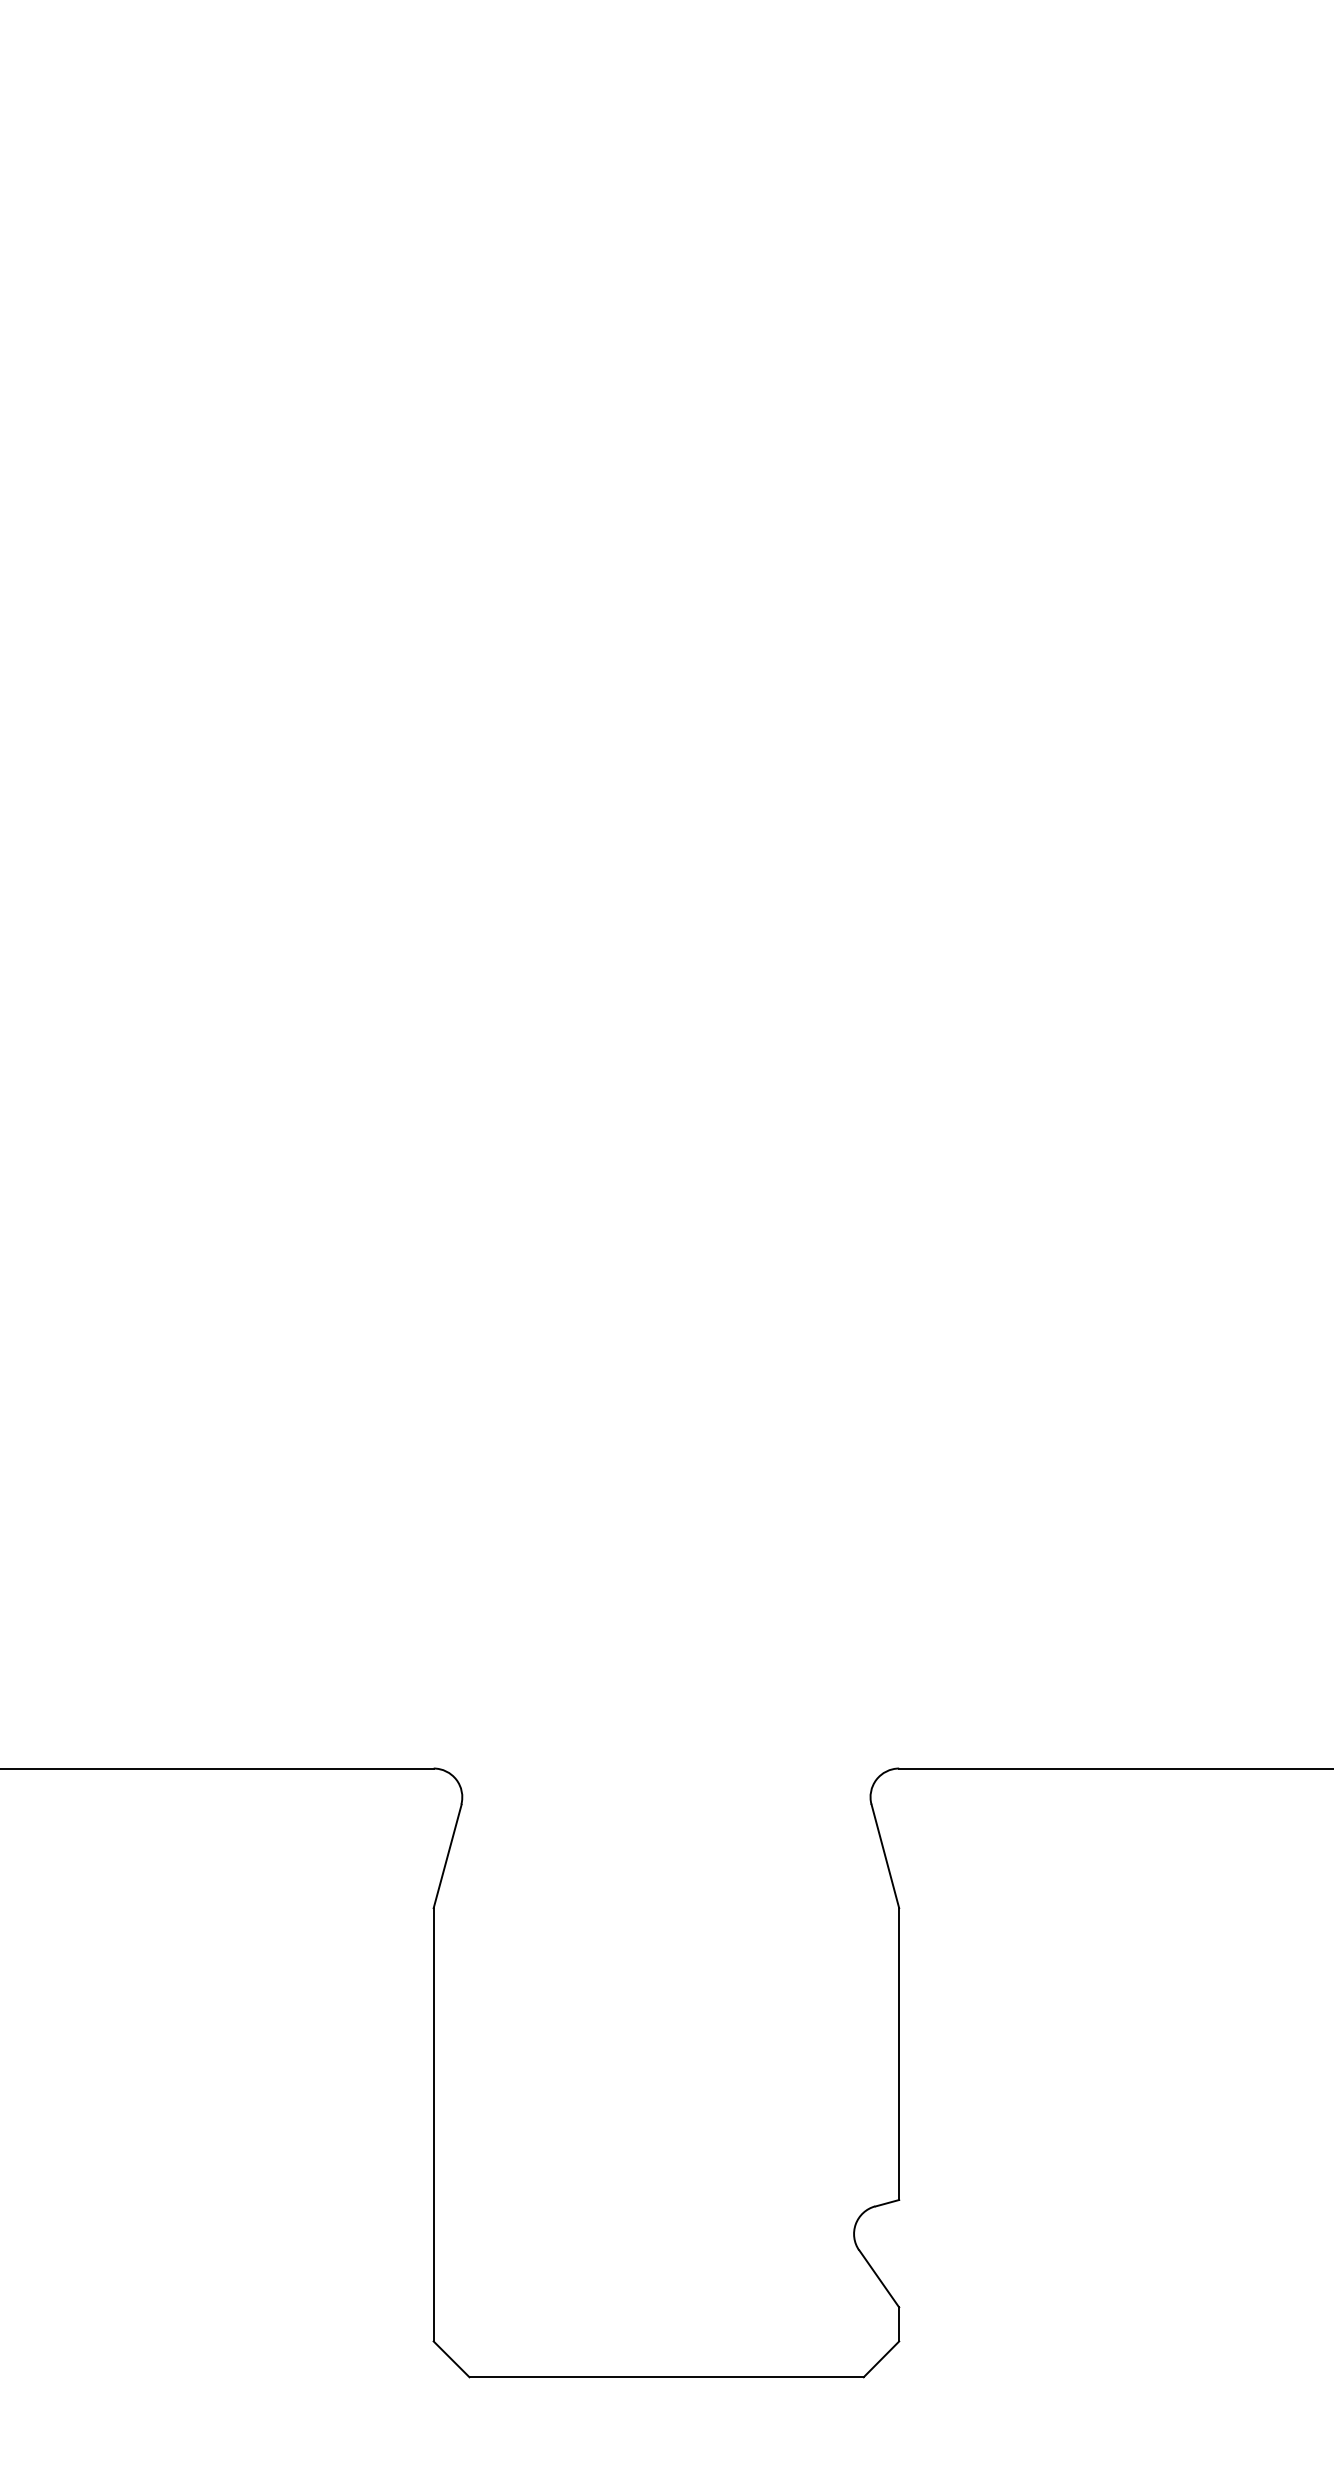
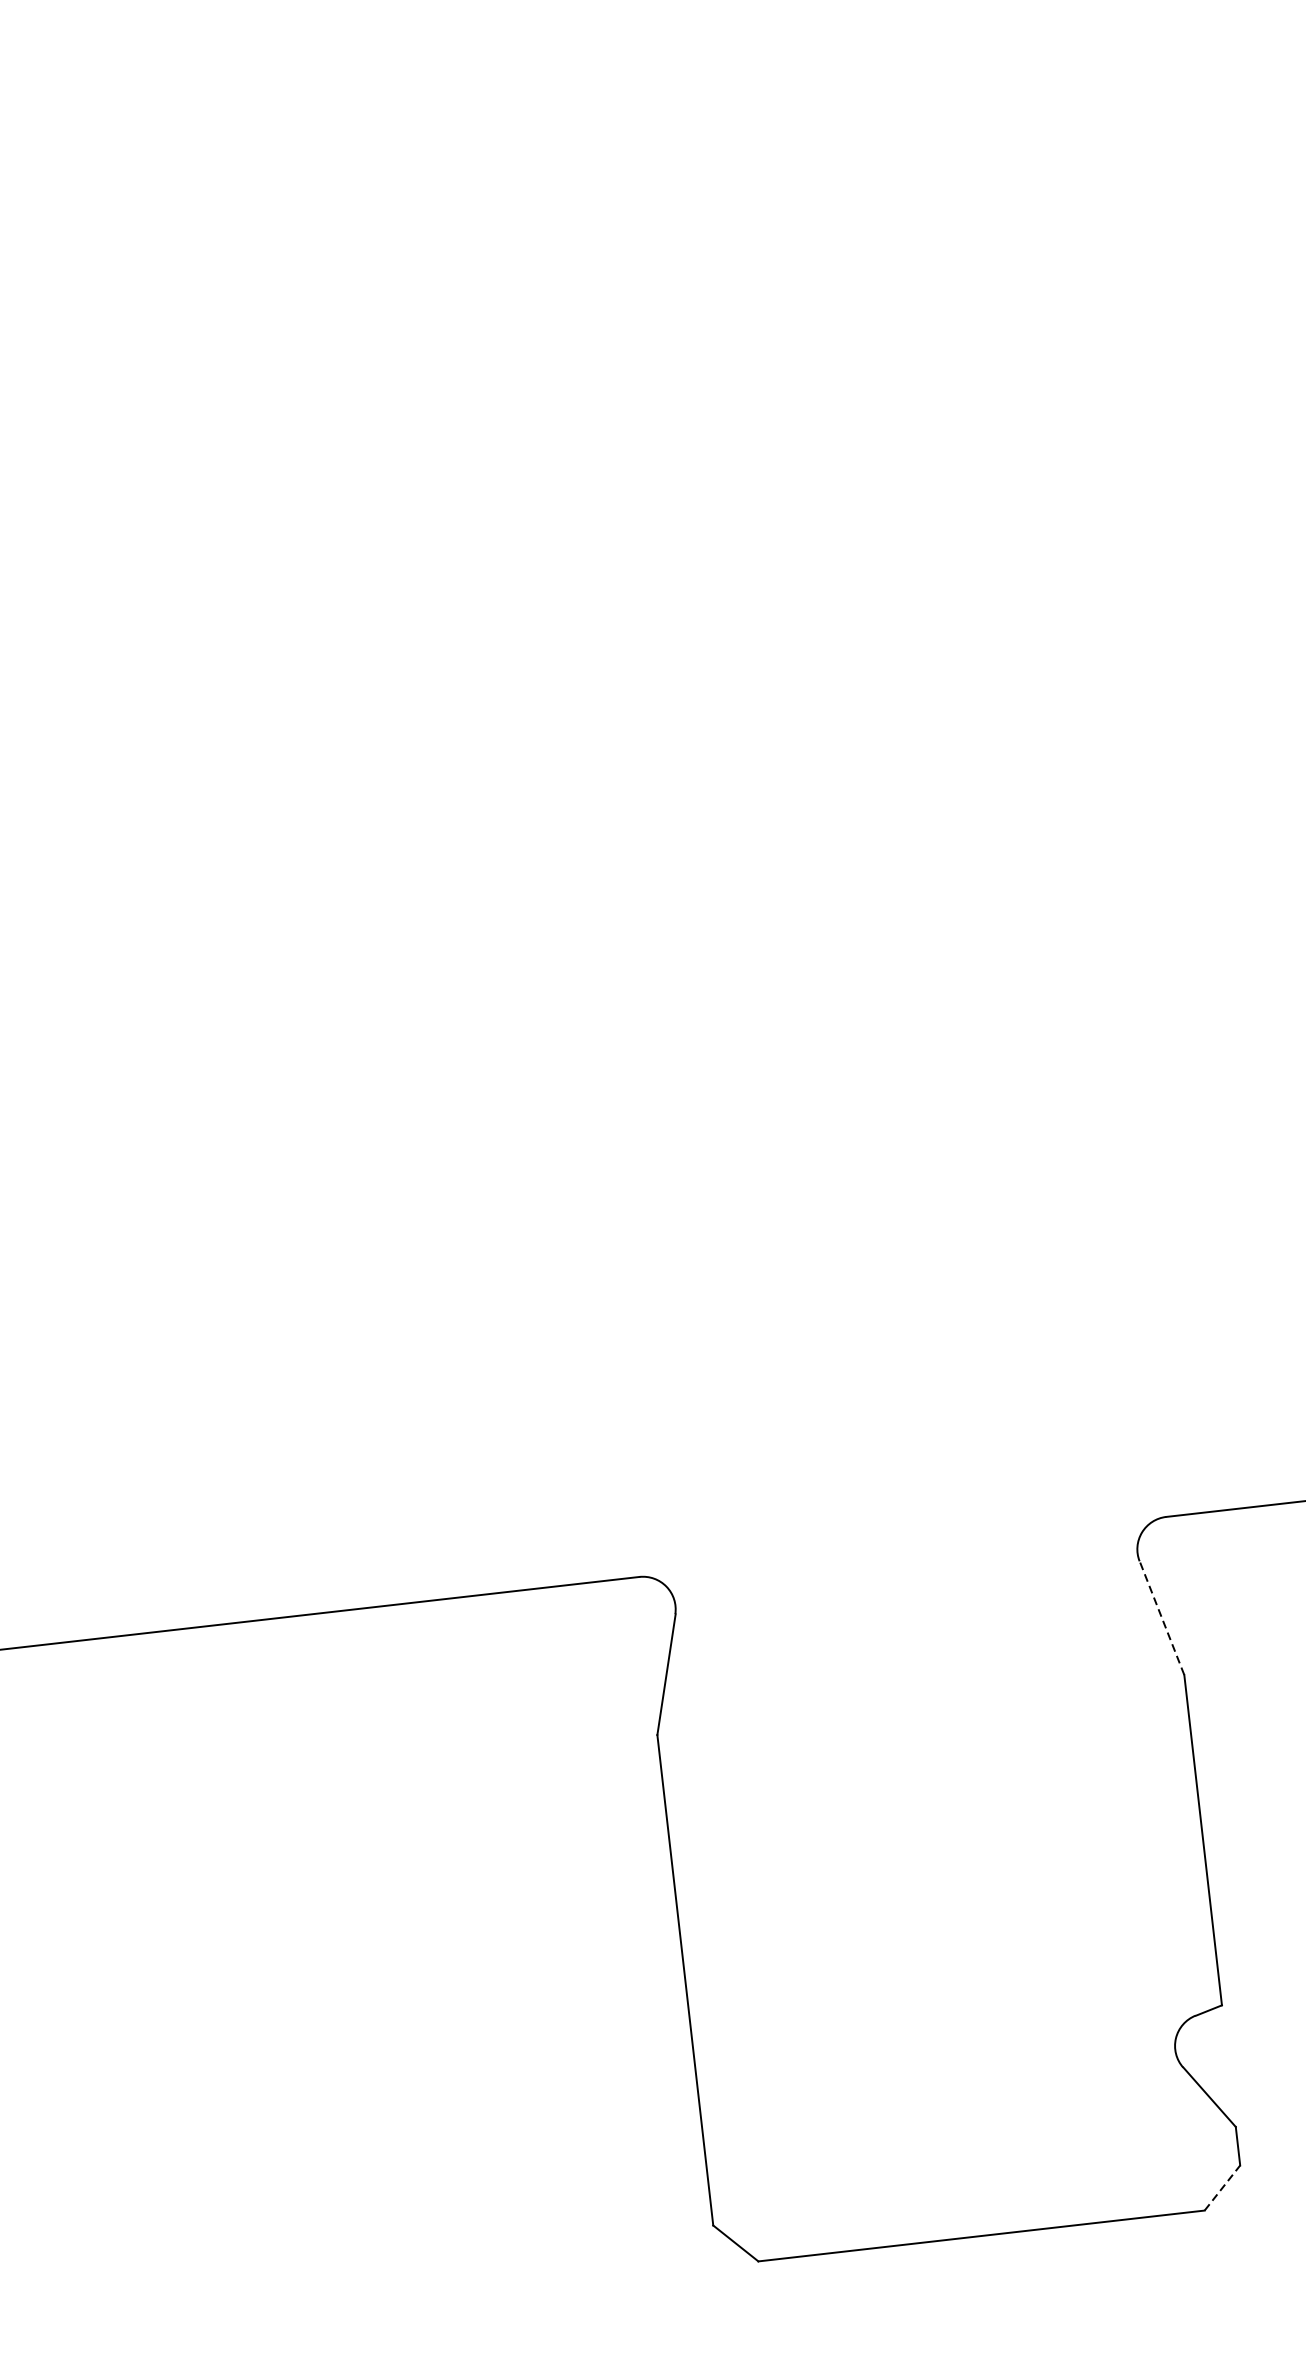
line: (885, 1856) -> (1162, 1618), solid -> dashed
line: (881, 2359) -> (1222, 2188), solid -> dashed

